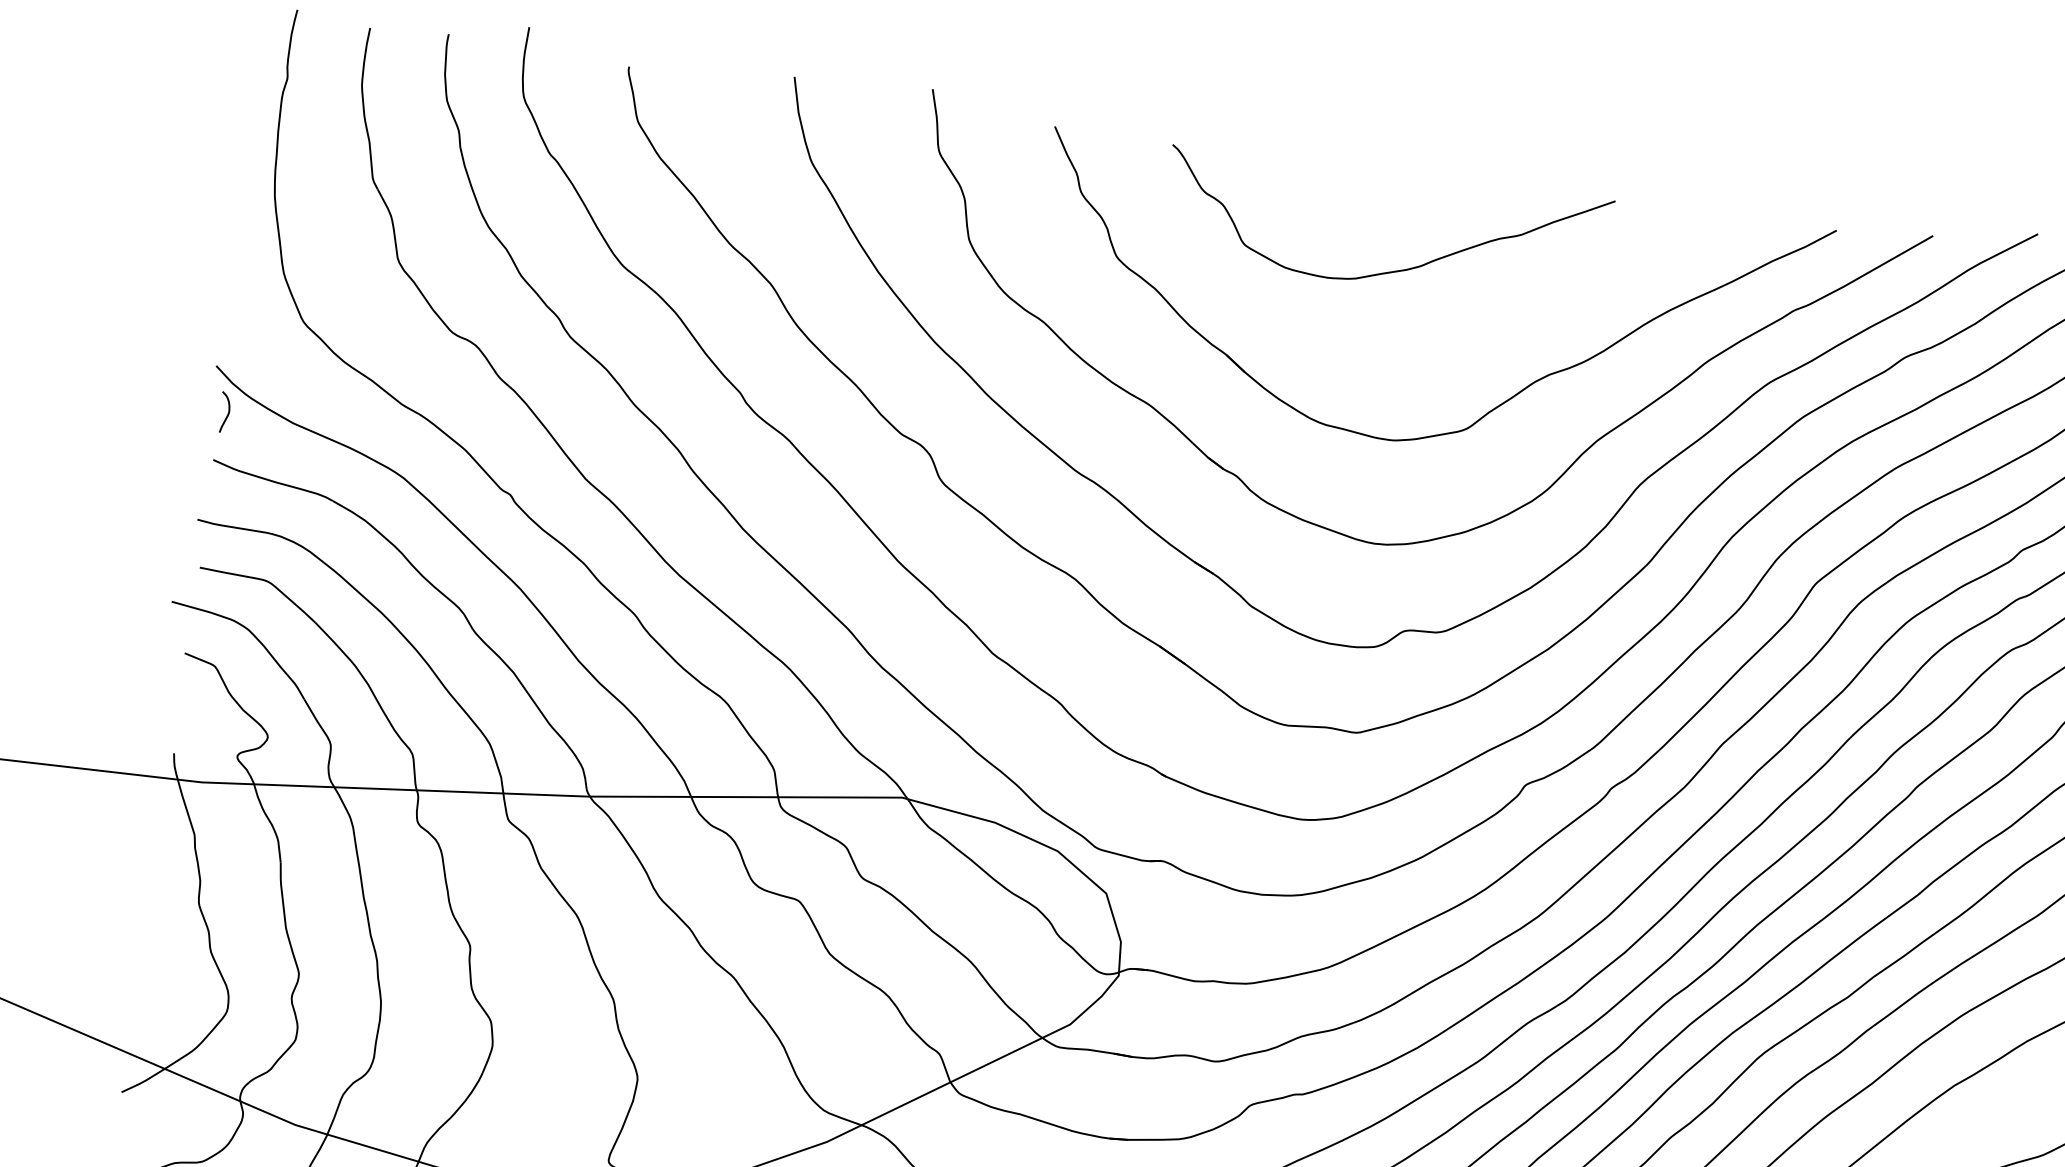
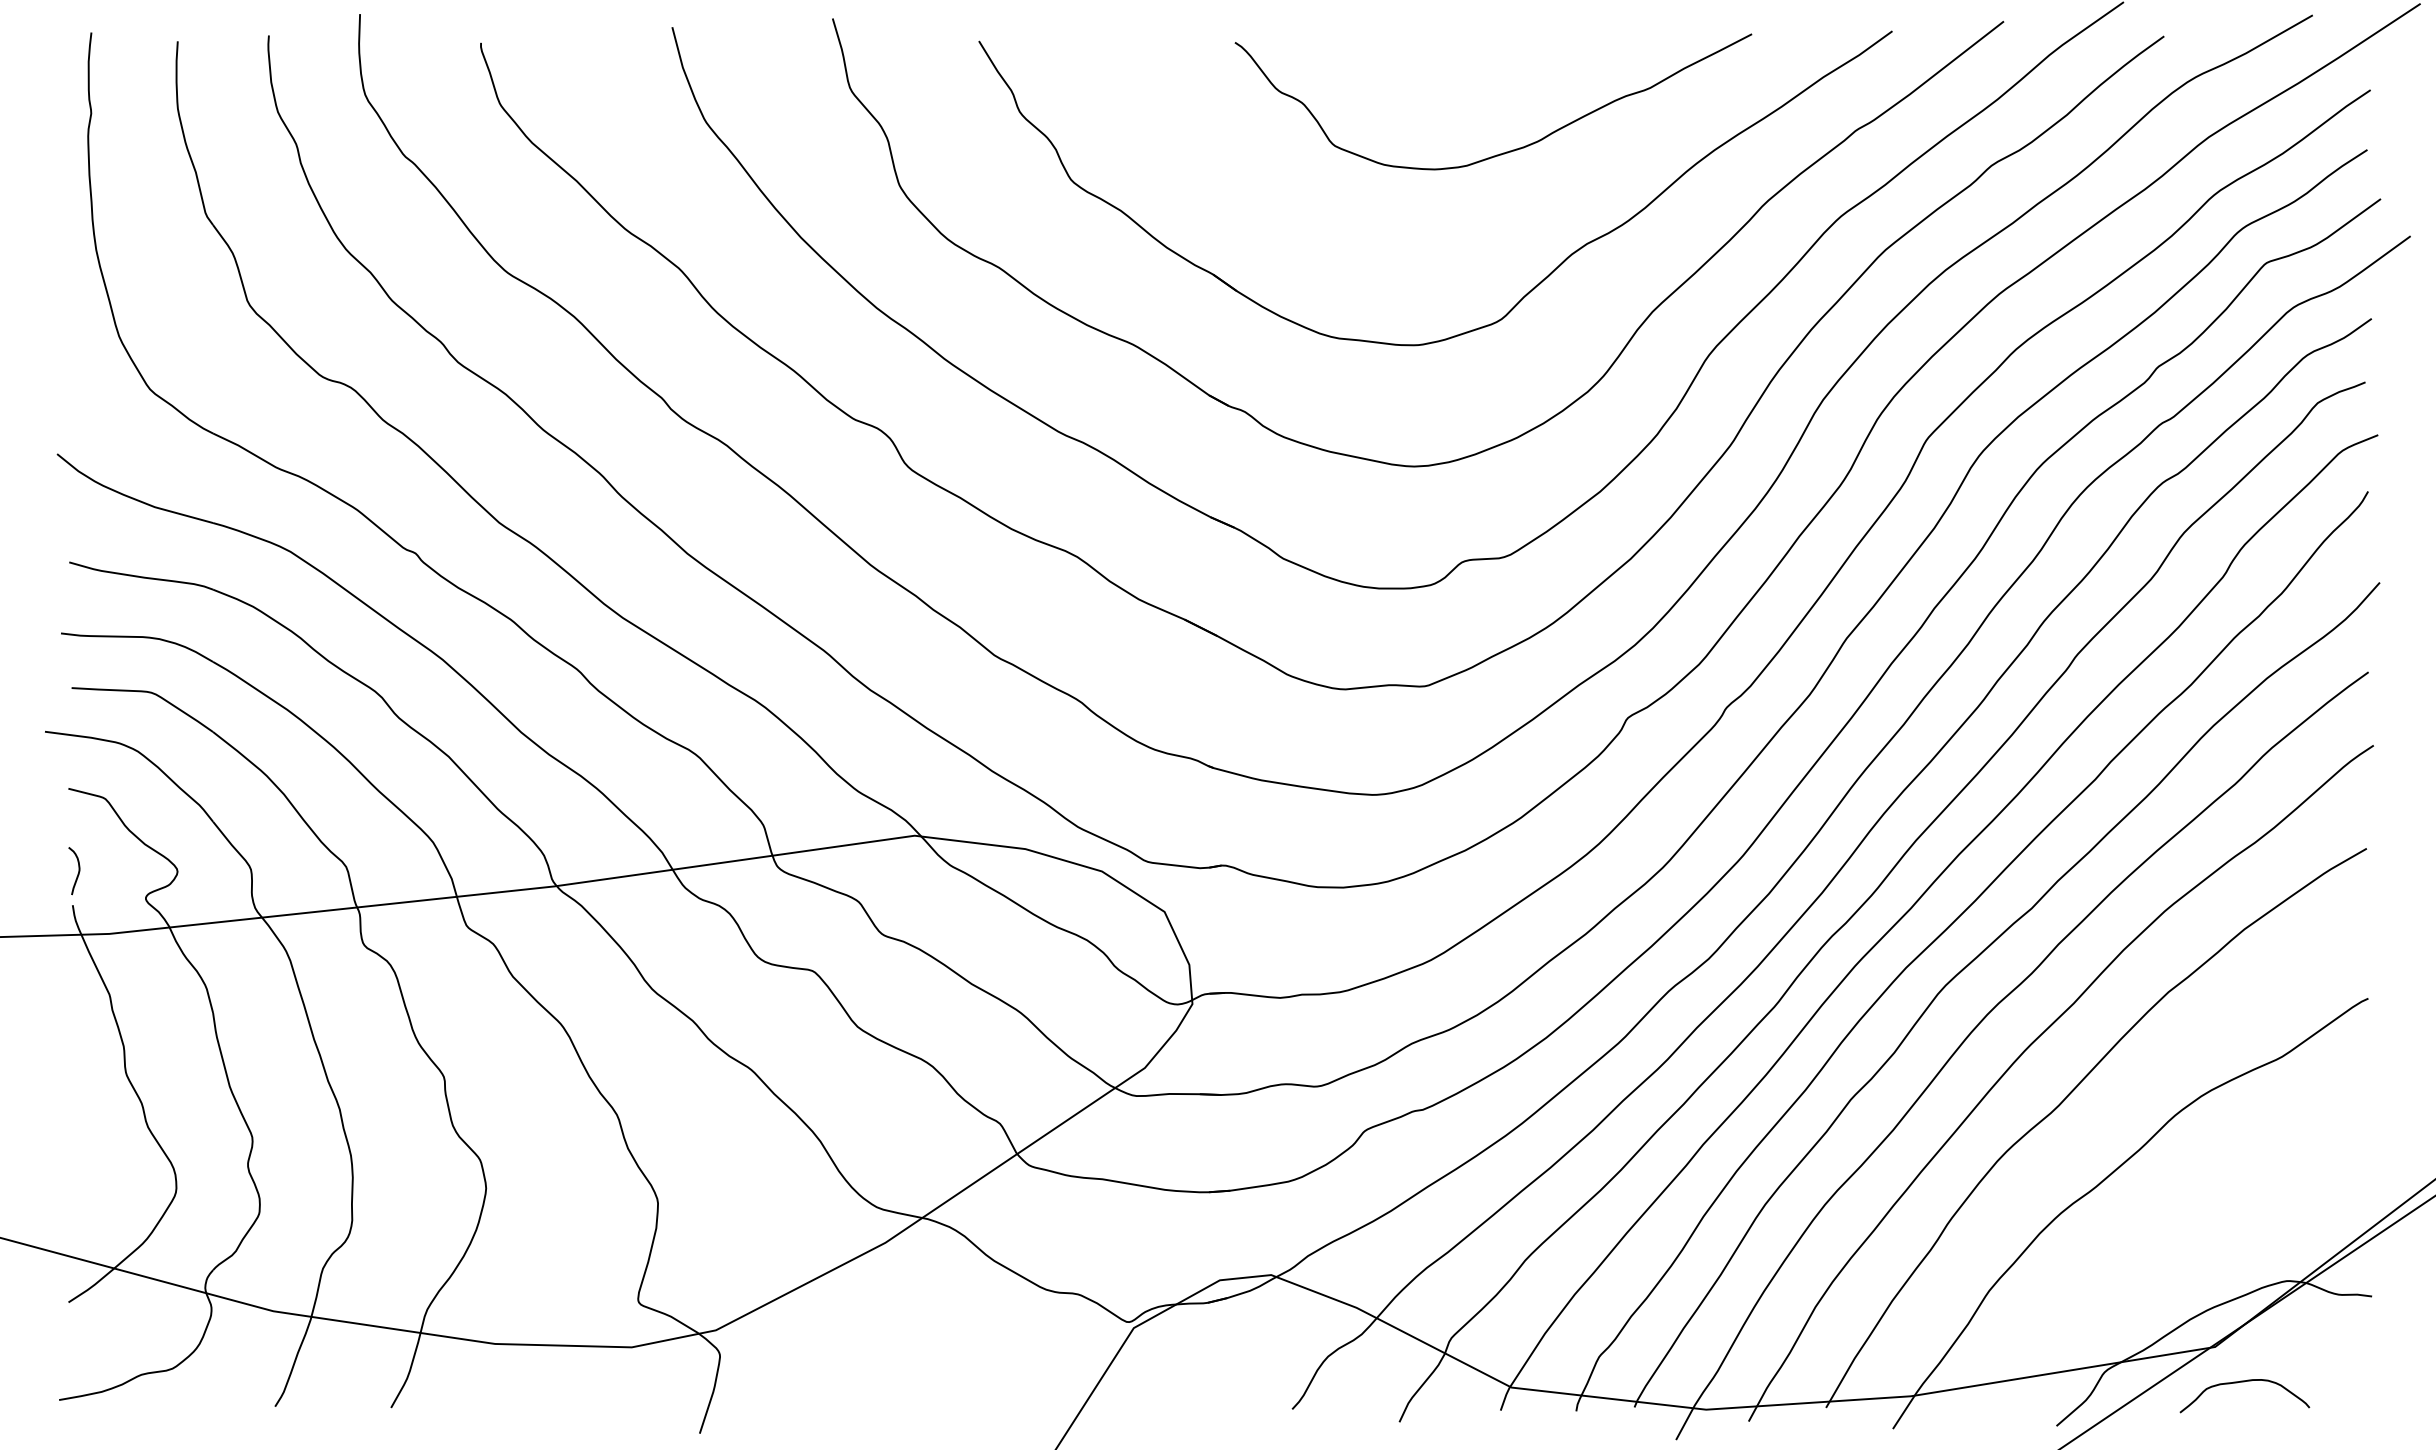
curve: (1393, 270) -> (1509, 150), moved
curve: (226, 414) -> (77, 873), moved

